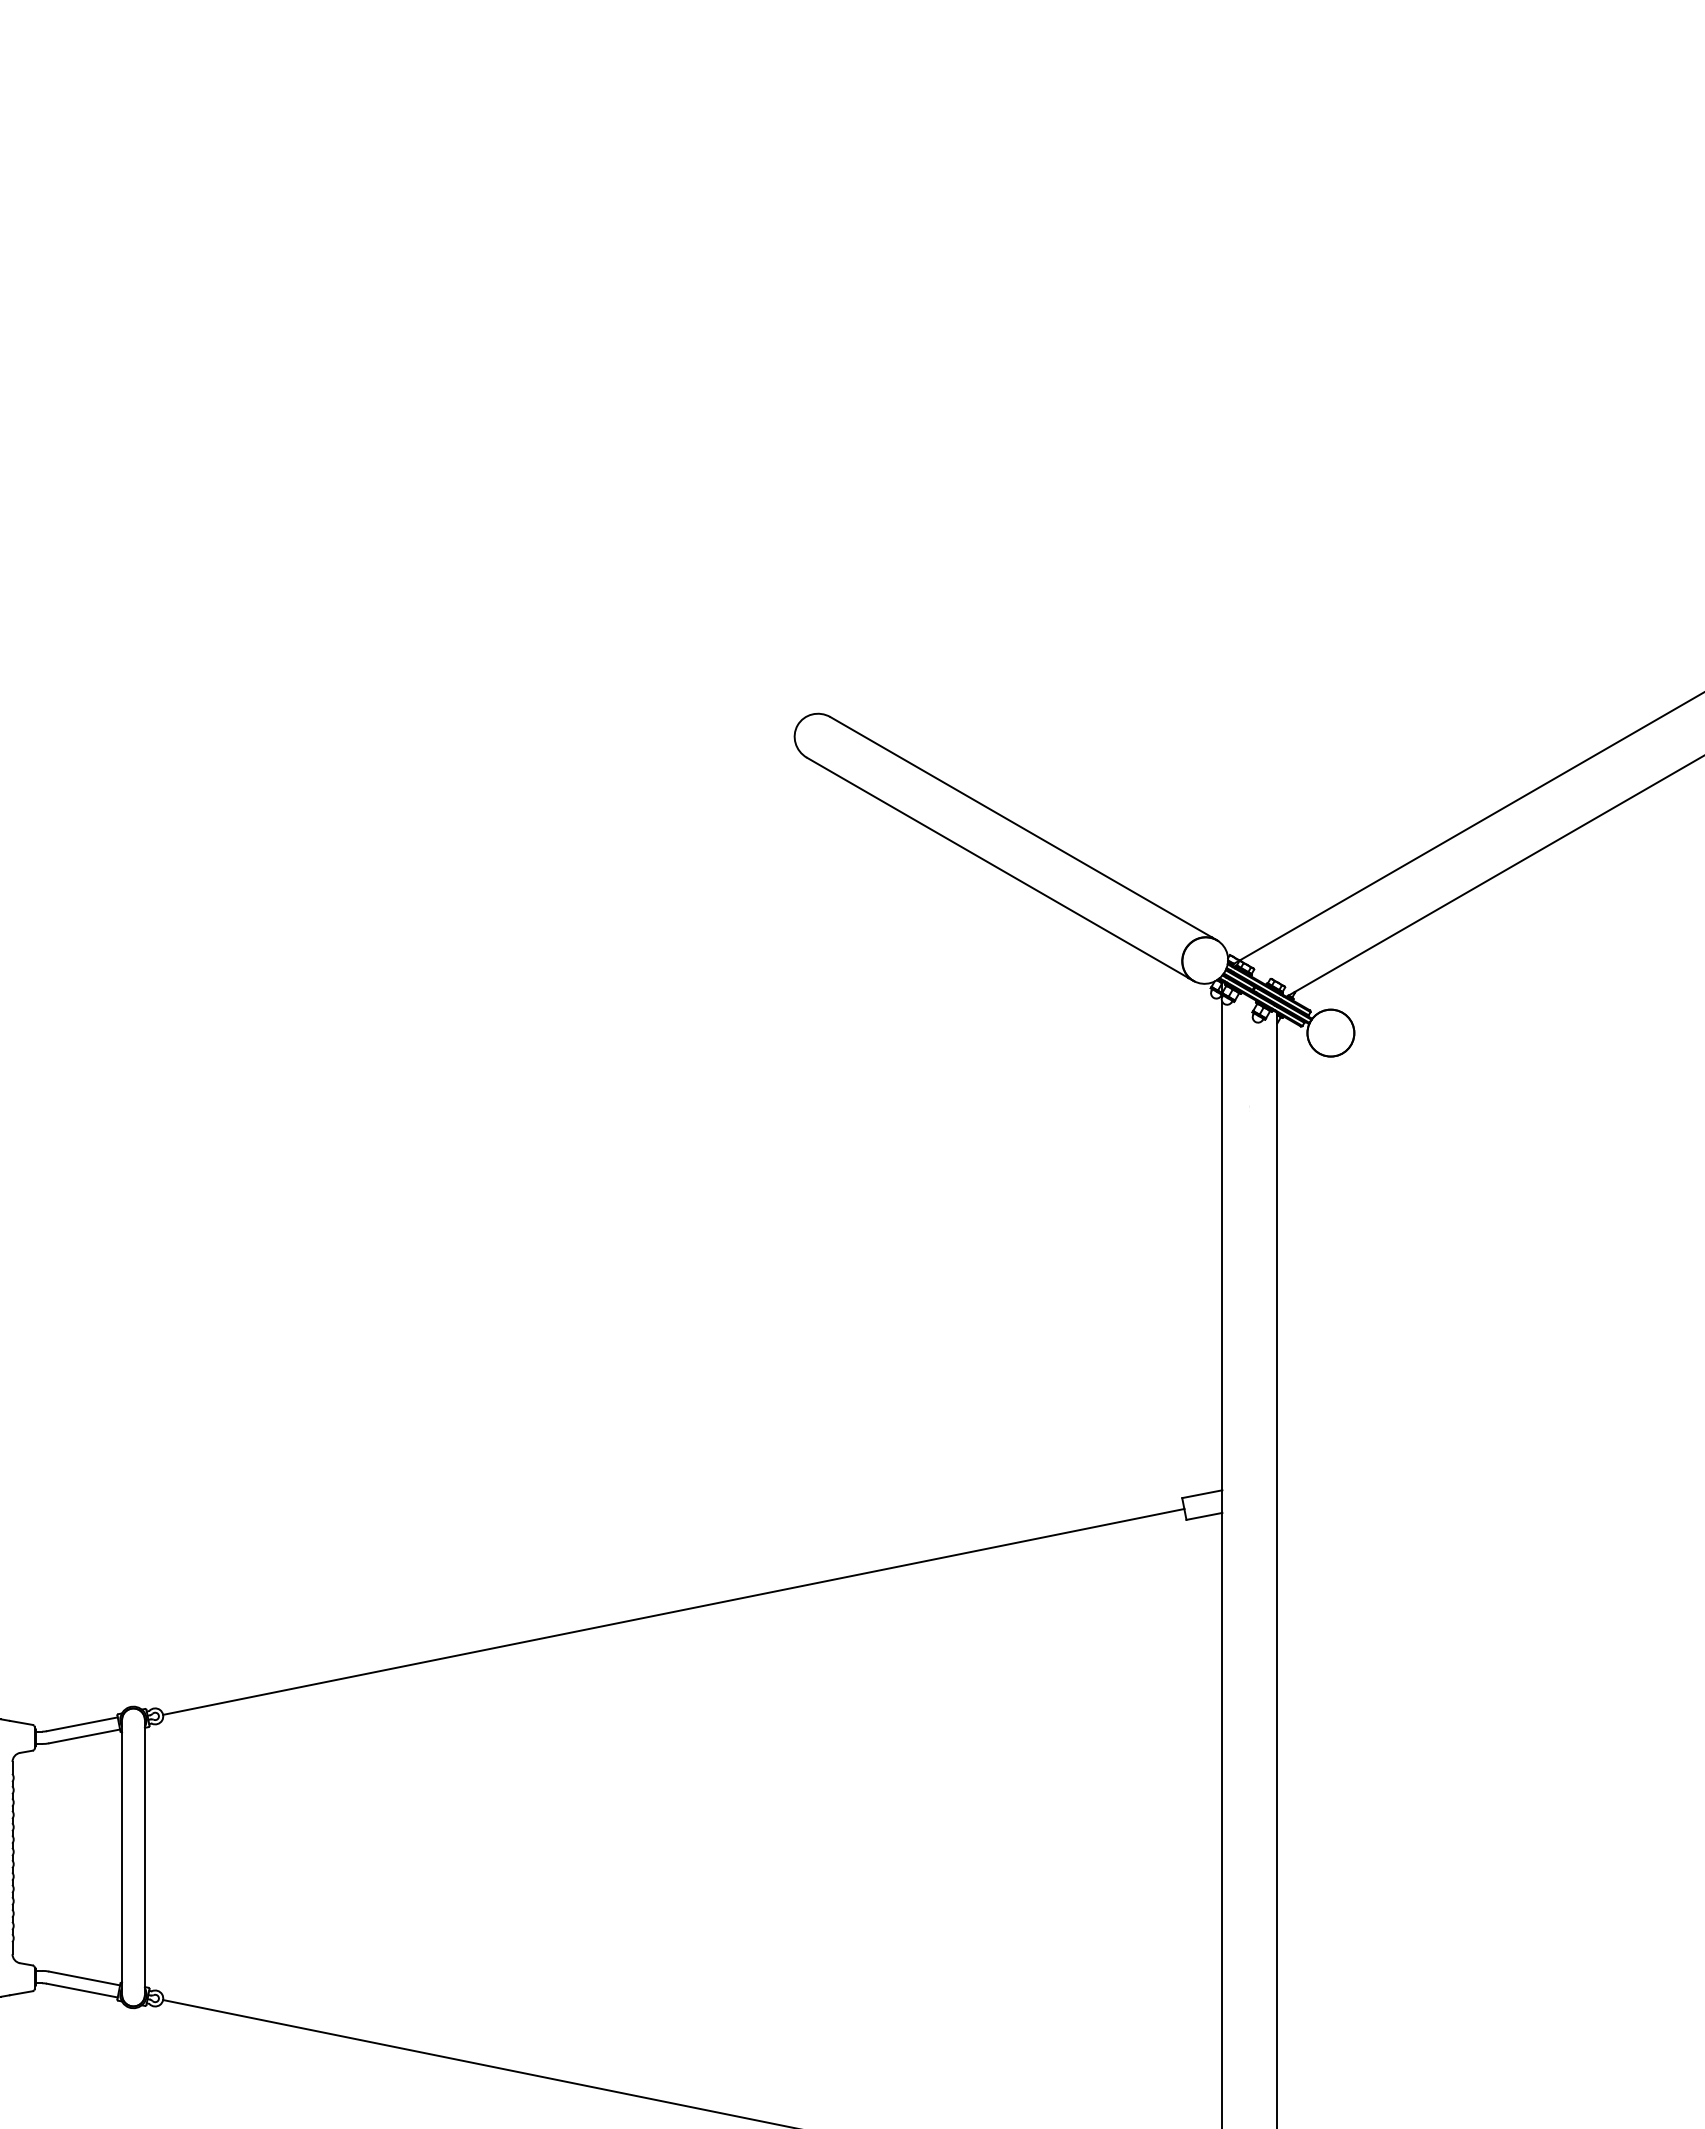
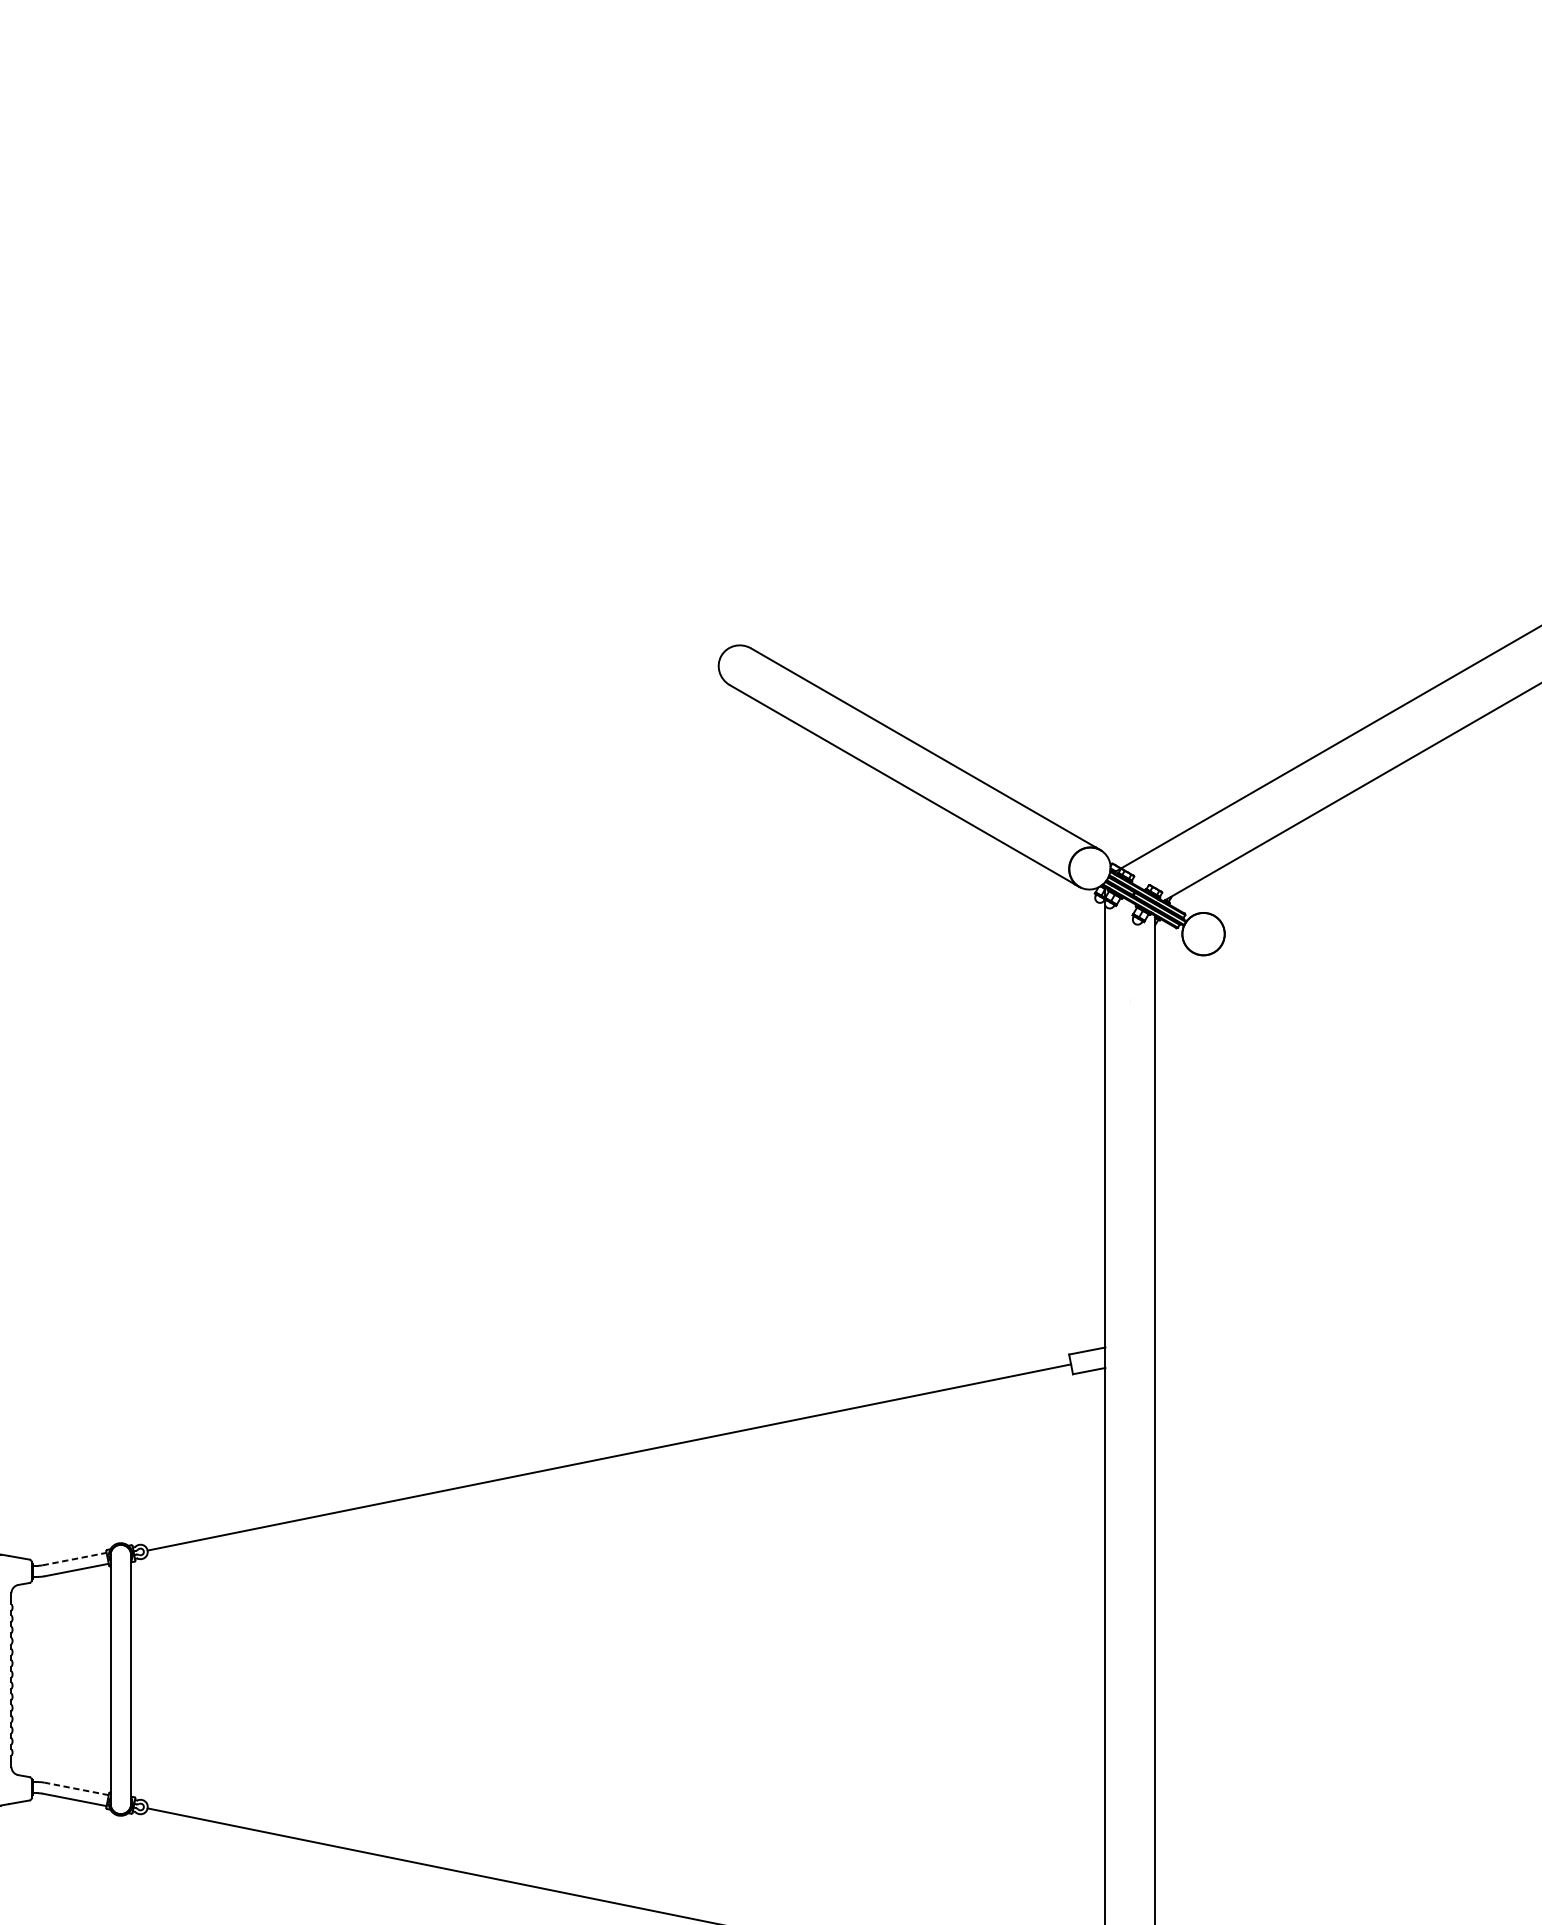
line: (82, 1724) -> (74, 1559), solid -> dashed
line: (84, 1978) -> (76, 1788), solid -> dashed

